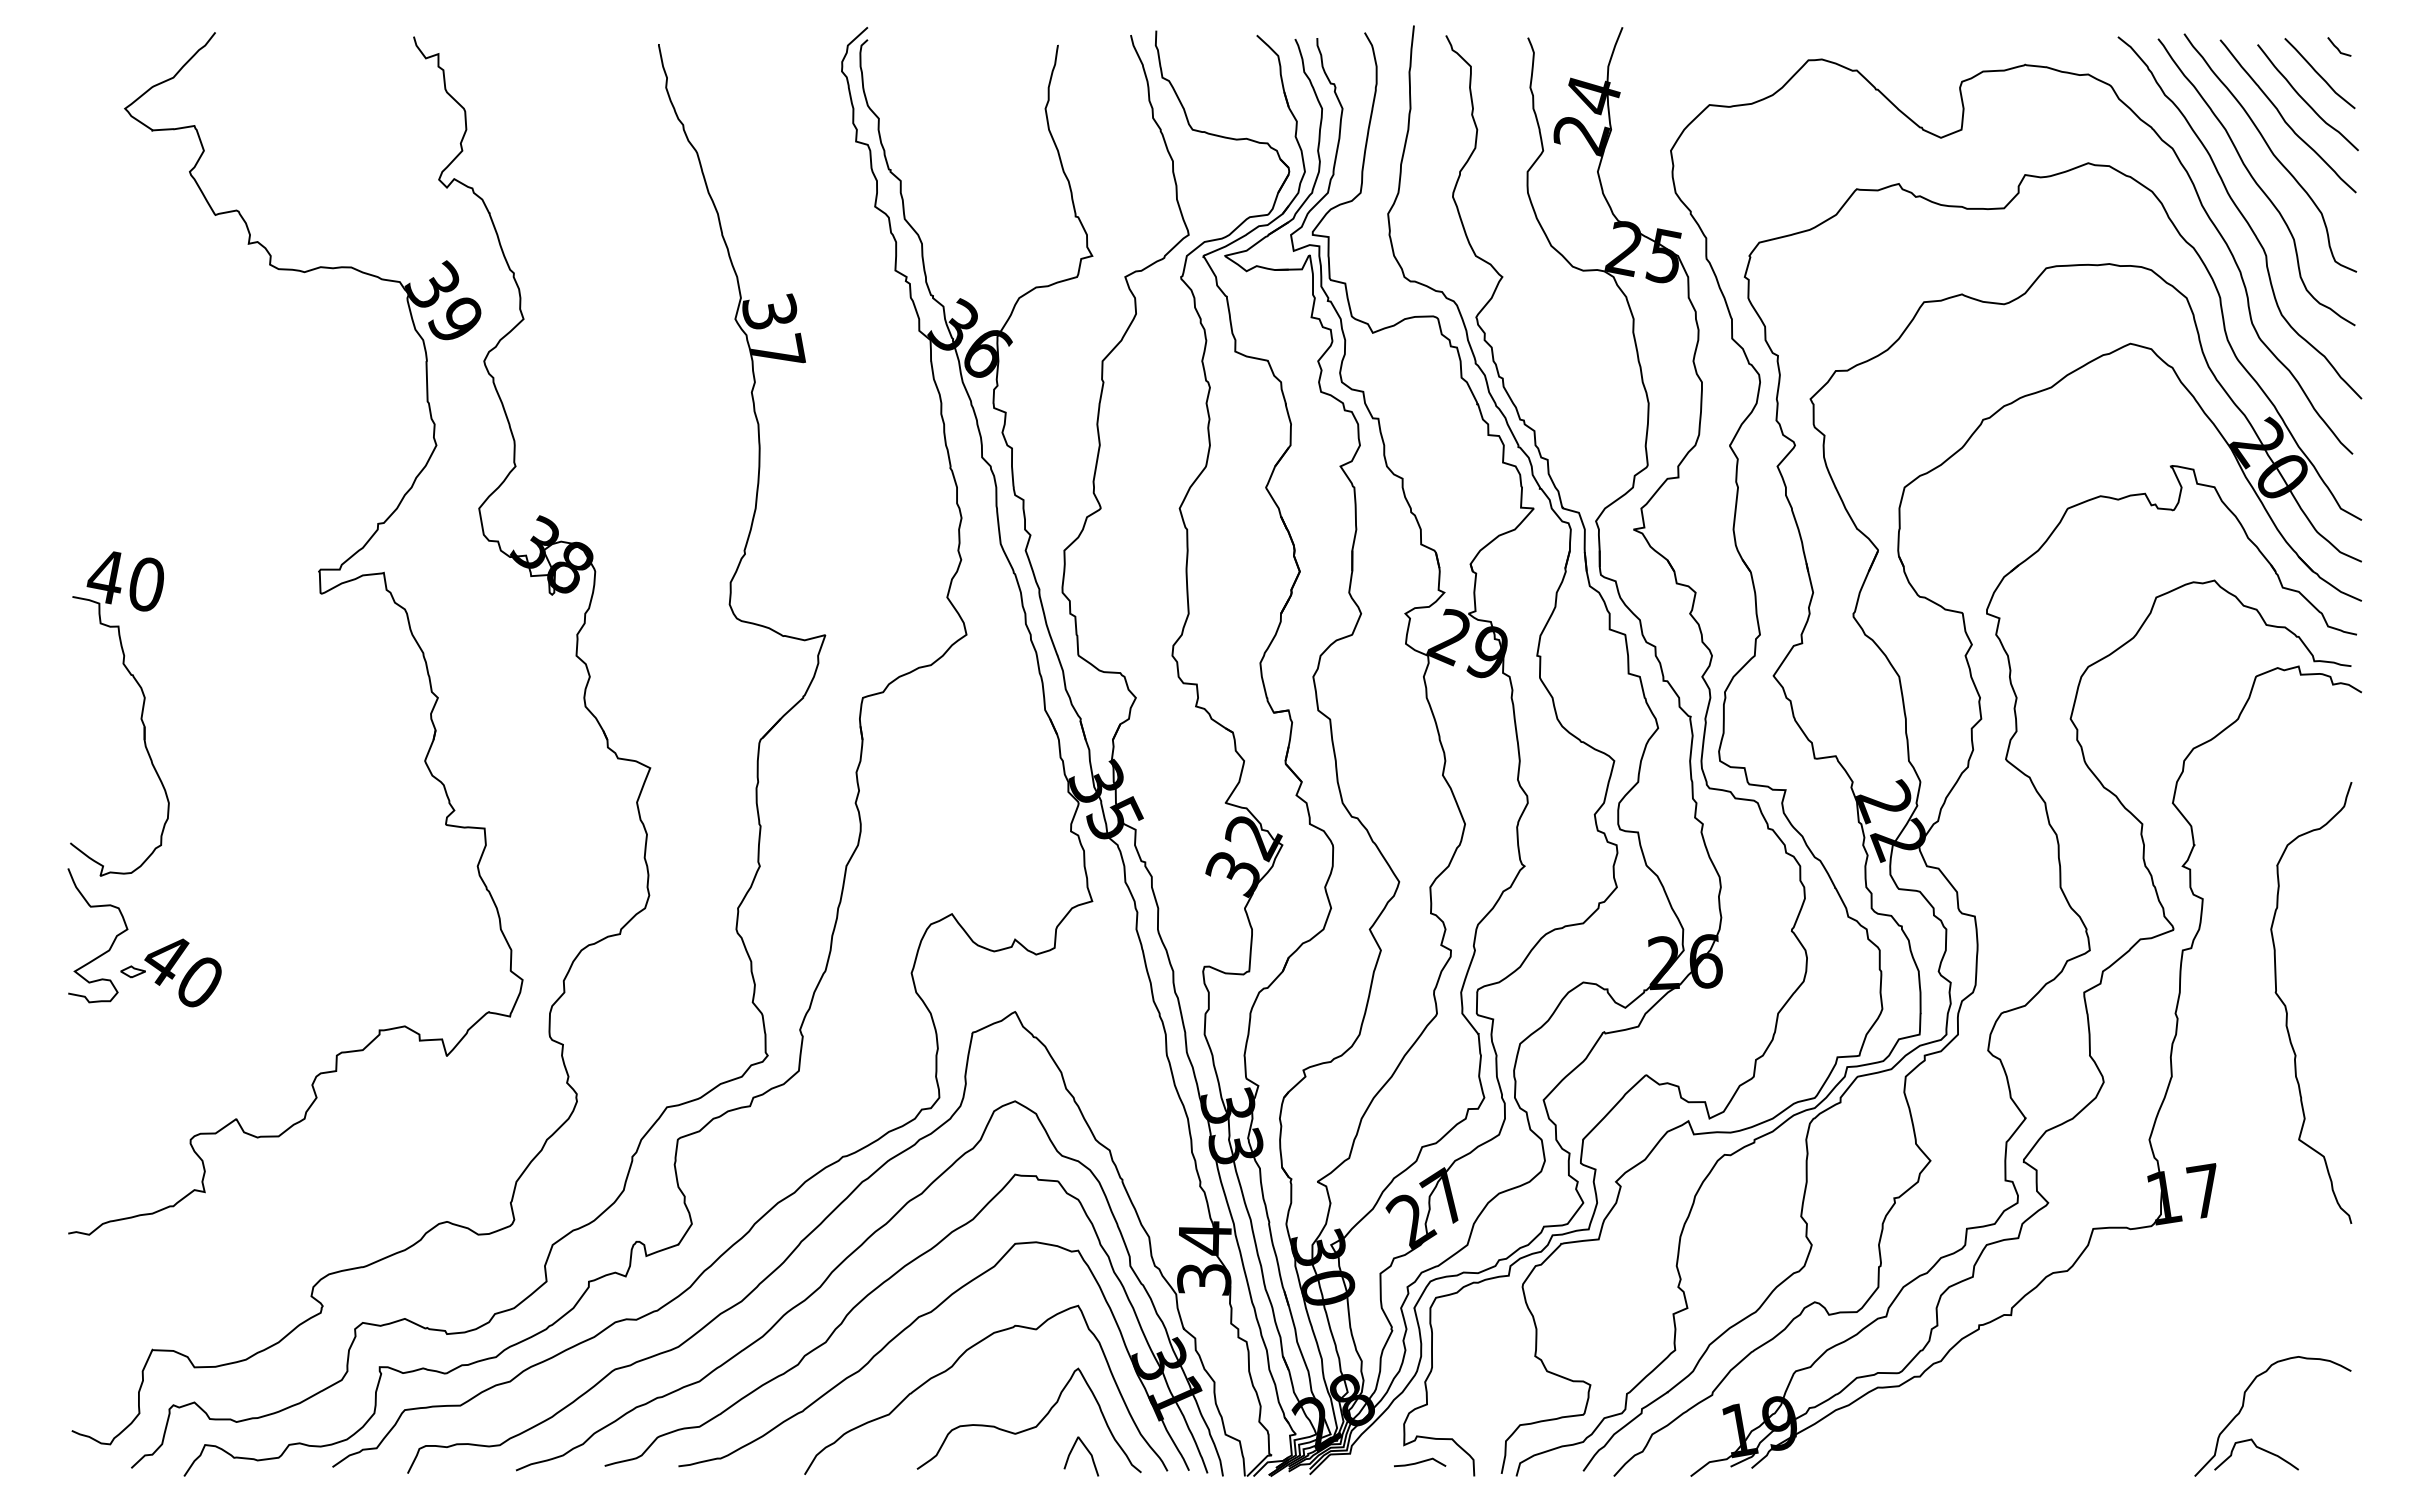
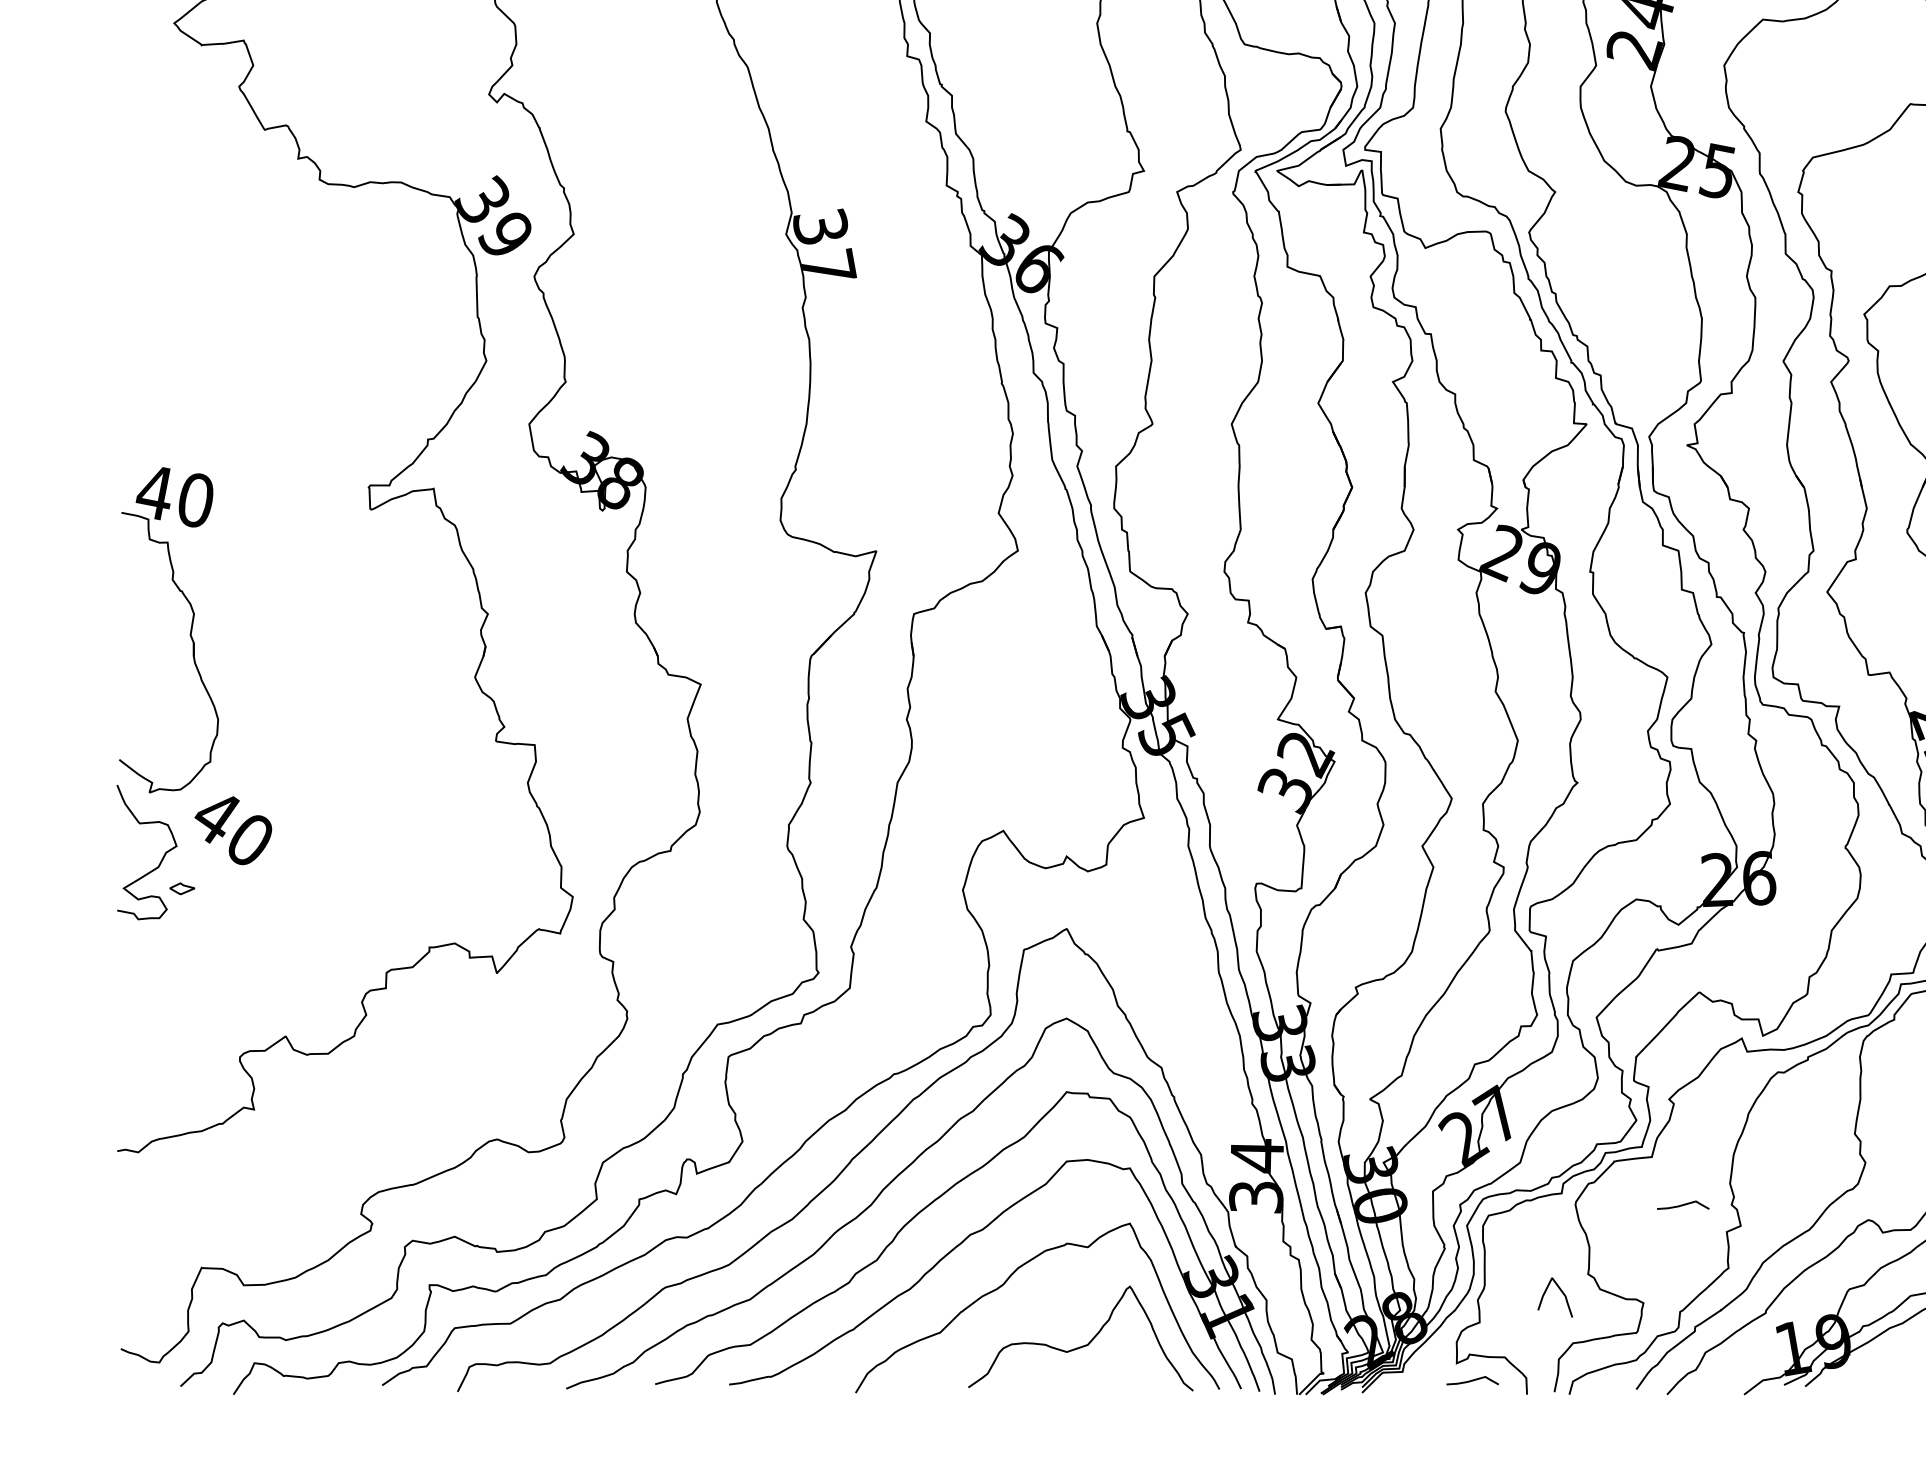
text: (182, 972) -> (232, 830), moved
curve: (1630, 1287) -> (1683, 1205), added
curve: (1087, 1451) -> (1561, 1292), moved

